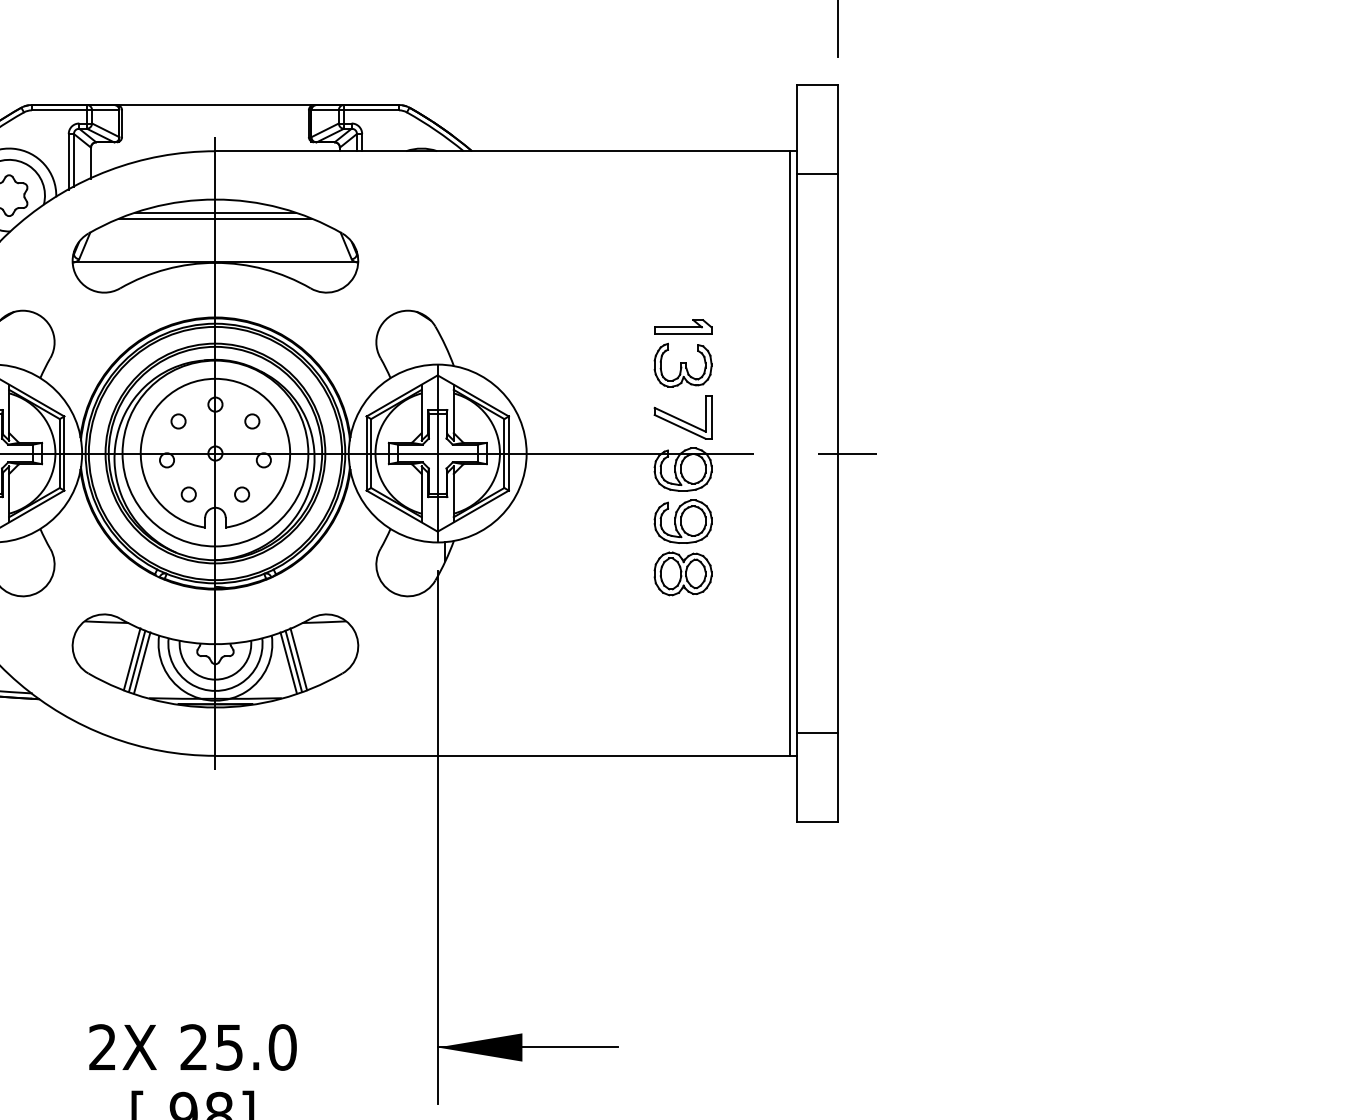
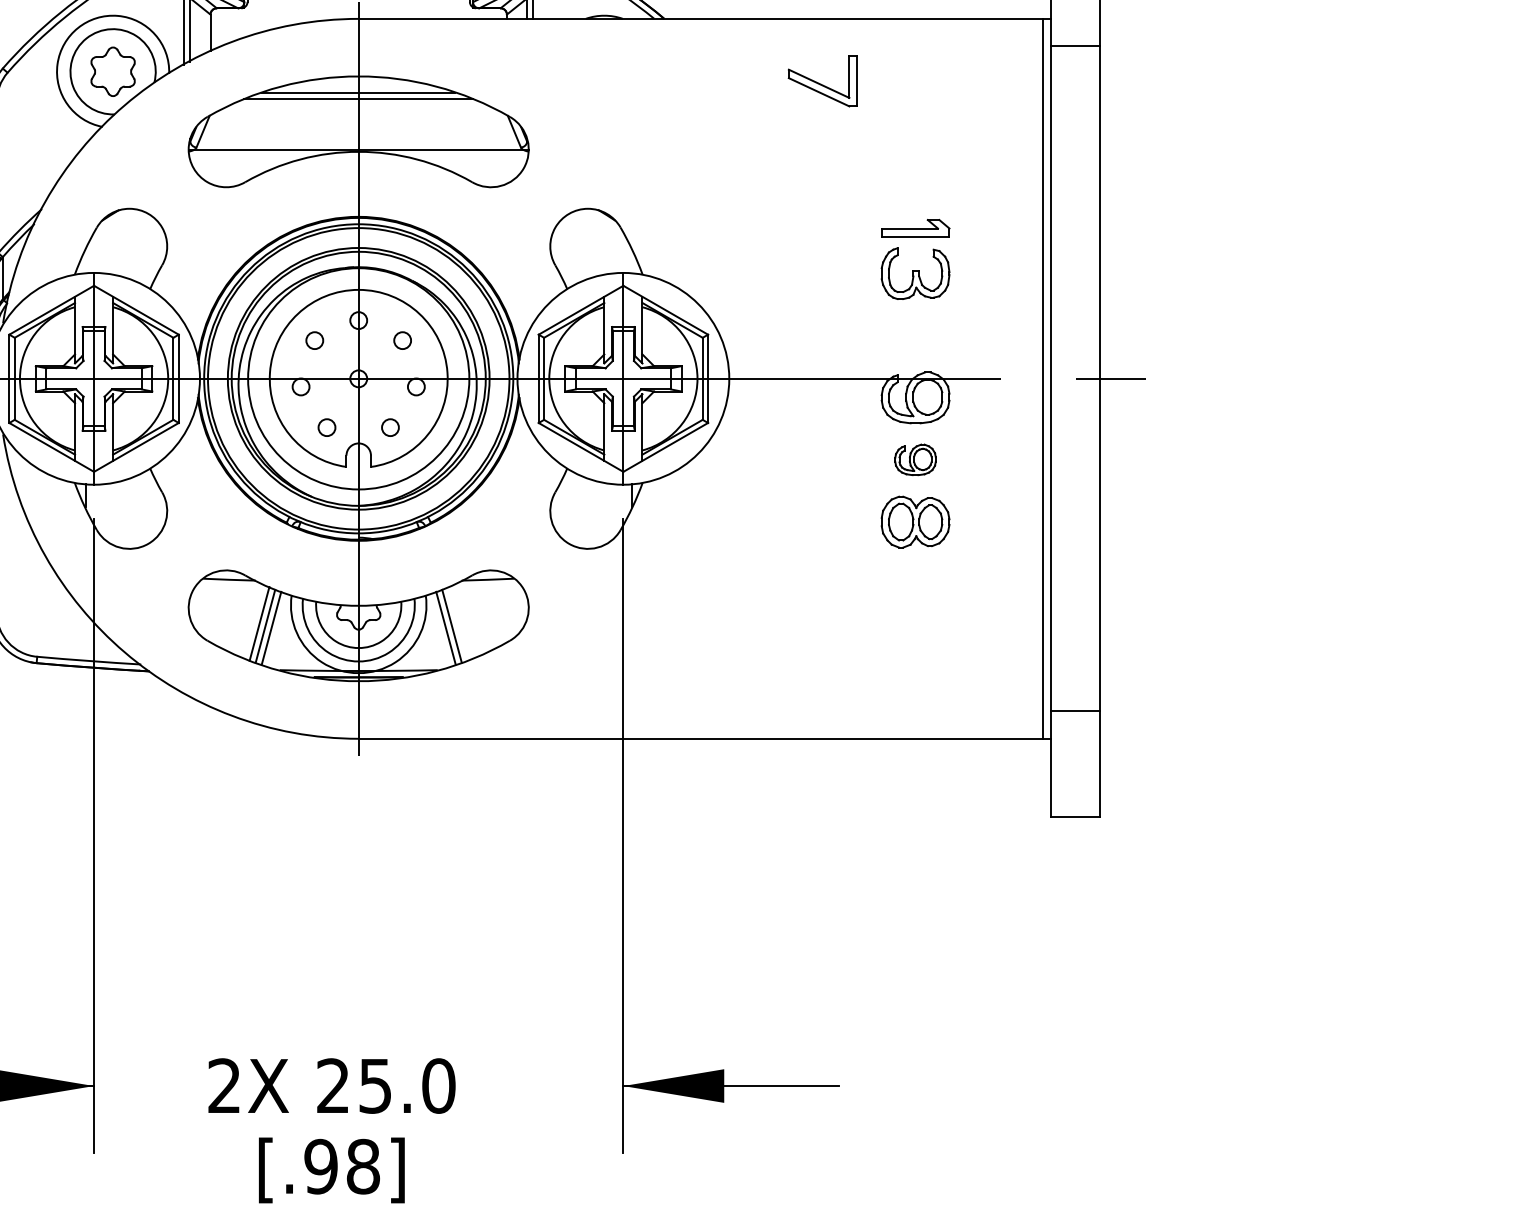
part: (682, 417) -> (821, 81), moved
part: (682, 521) -> (914, 459), size x0.6
line: (298, 659) -> (457, 624), removed

